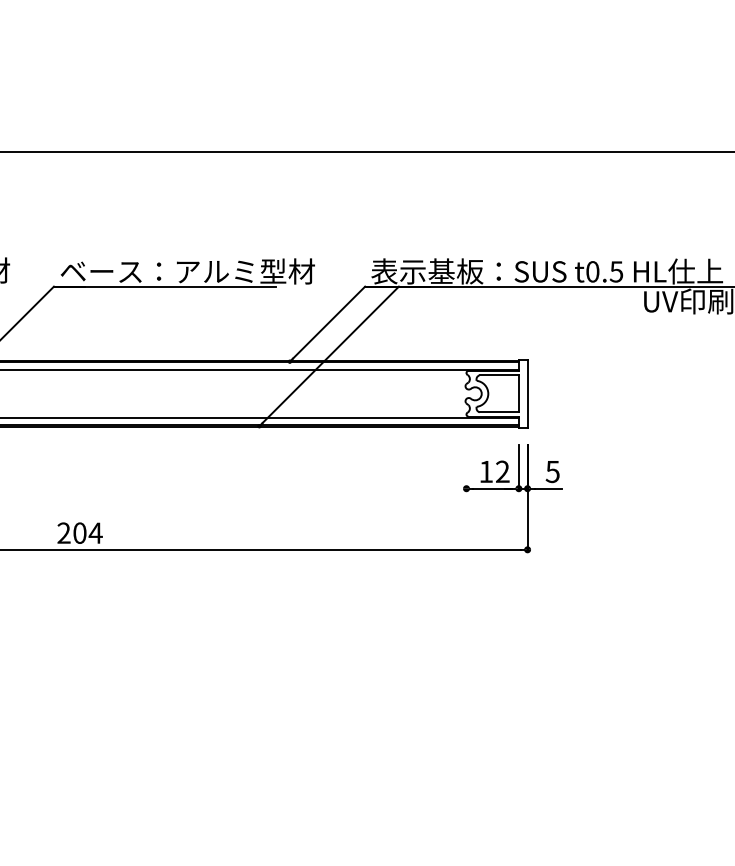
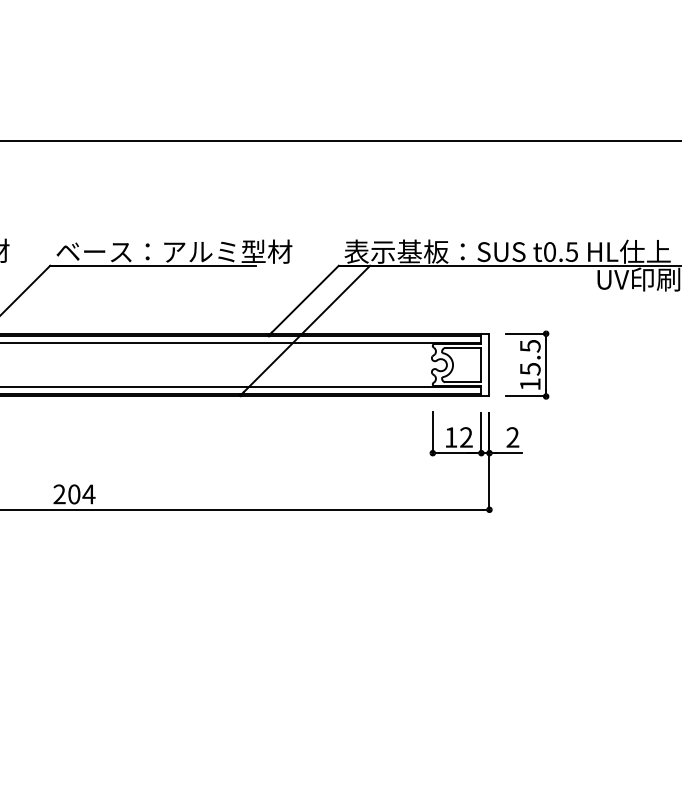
part: (568, 393) -> (527, 364), added
line: (466, 466) -> (432, 432), added
text: (552, 471) -> (512, 437), 5 -> 2

